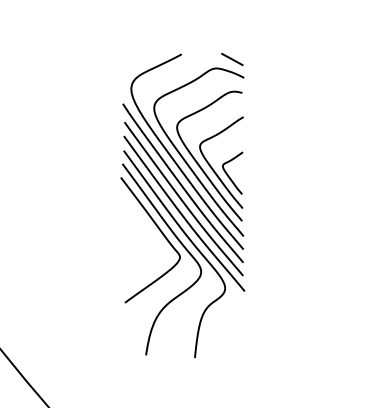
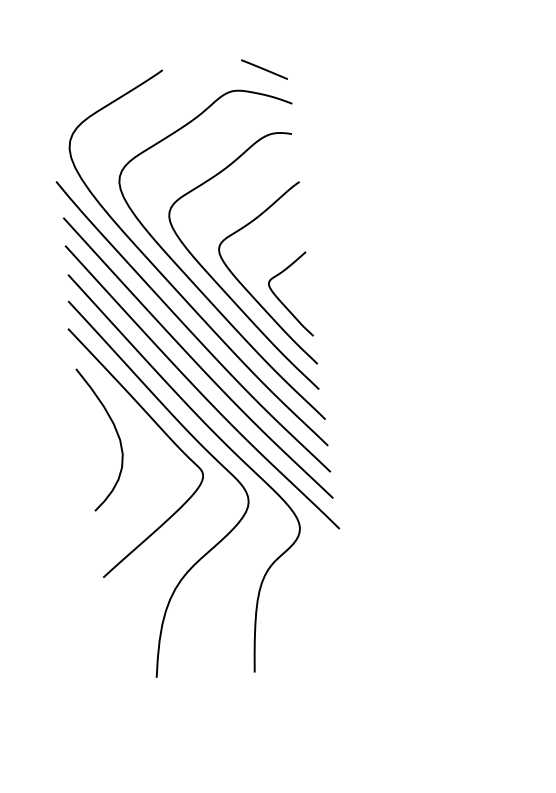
curve: (138, 231) -> (114, 432), added

